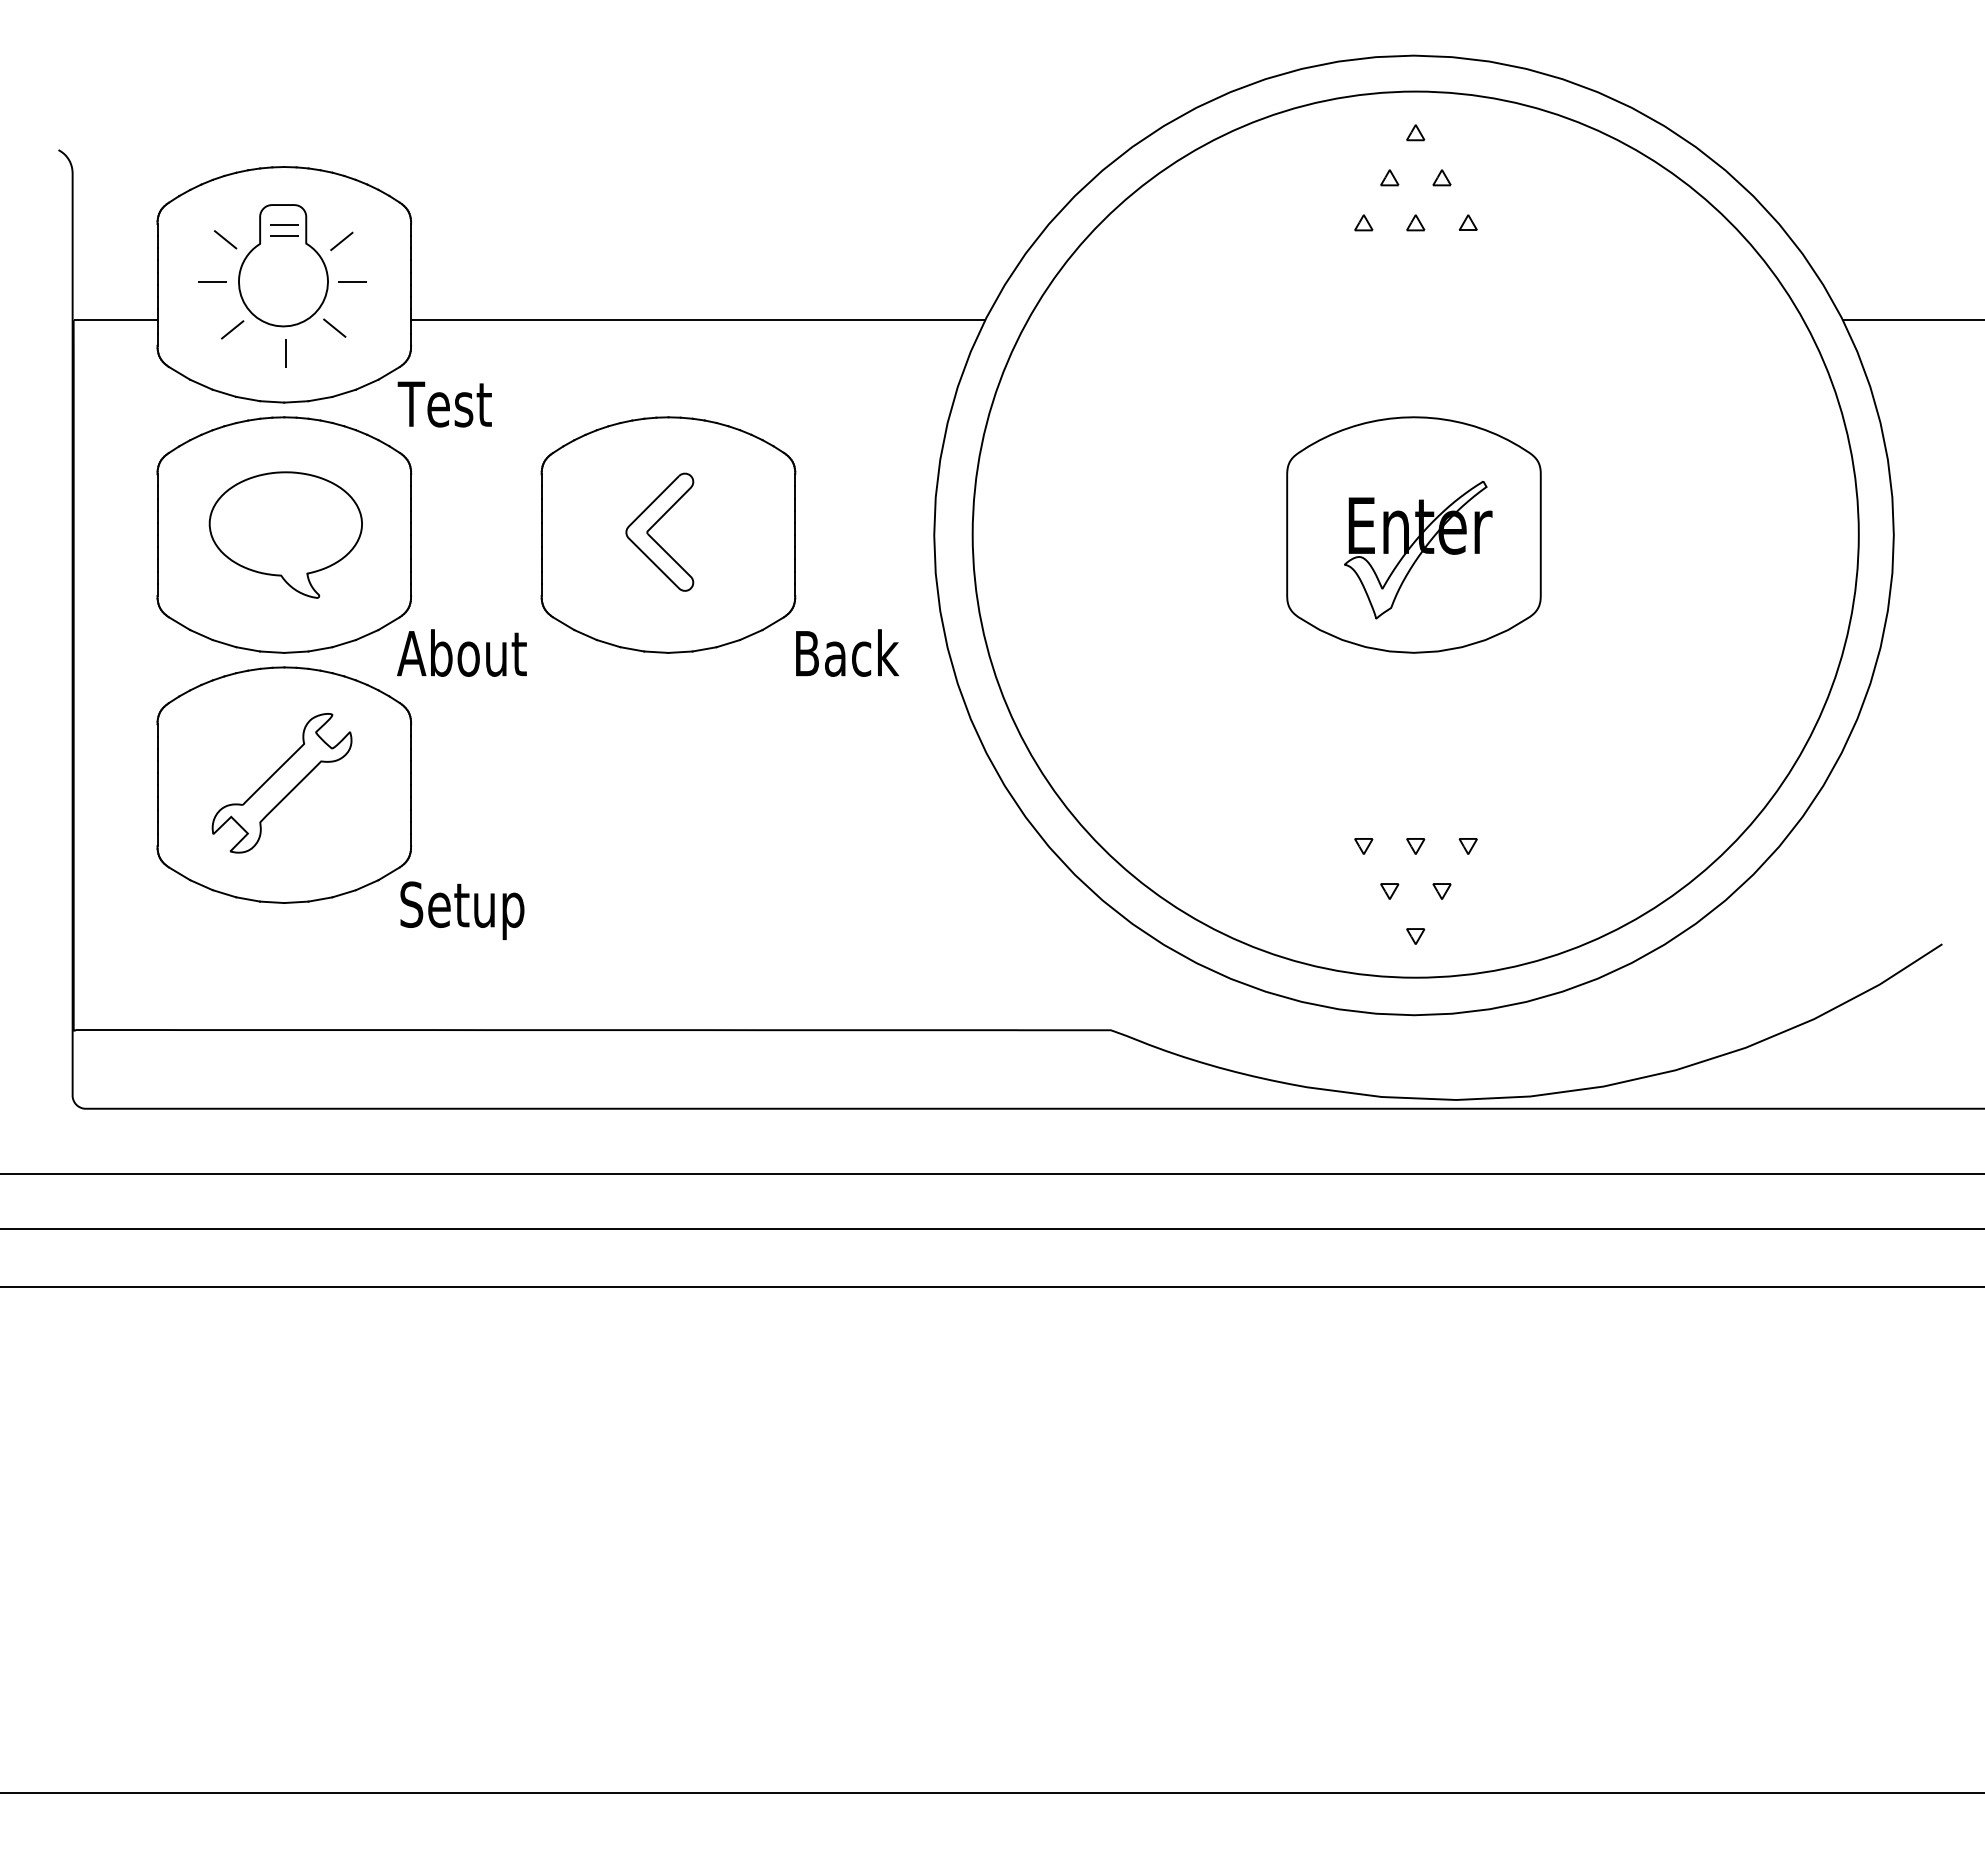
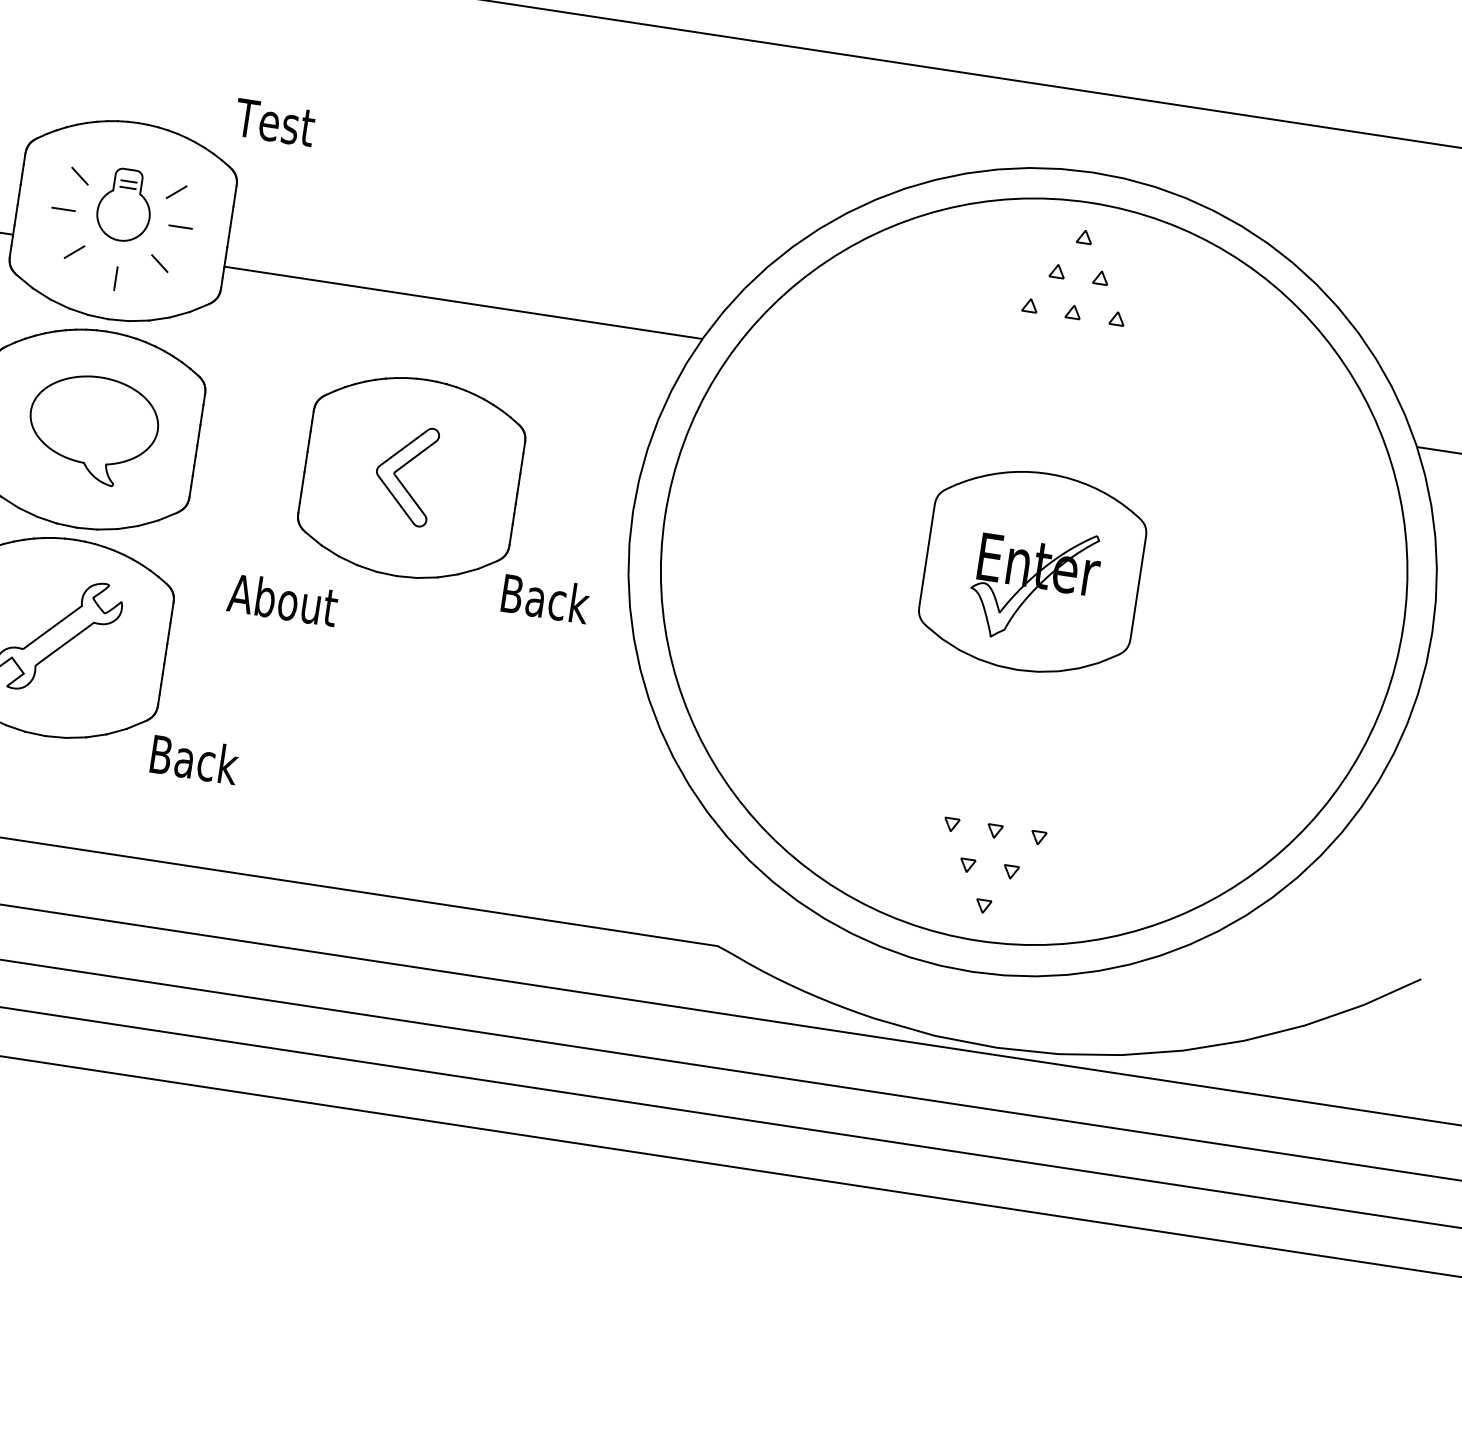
part: (283, 265) -> (125, 204), size x0.7
text: (444, 404) -> (274, 122), moved
text: (461, 652) -> (282, 599), moved
text: (462, 910) -> (192, 764), Setup -> Back

